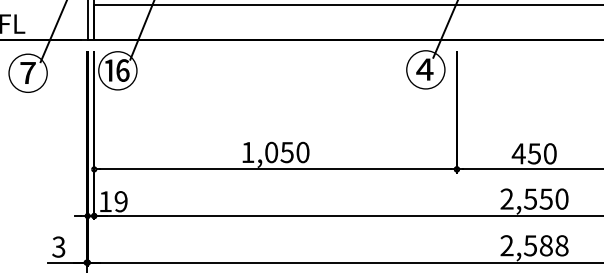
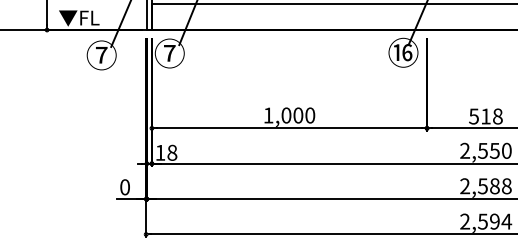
text: (117, 69) -> (169, 52), ⑯ -> ⑦
text: (425, 69) -> (403, 52), ④ -> ⑯
text: (287, 152) -> (298, 115), 1,050 -> 1,000
text: (533, 153) -> (485, 116), 450 -> 518
text: (121, 201) -> (172, 152), 19 -> 18
text: (58, 247) -> (124, 187), 3 -> 0

